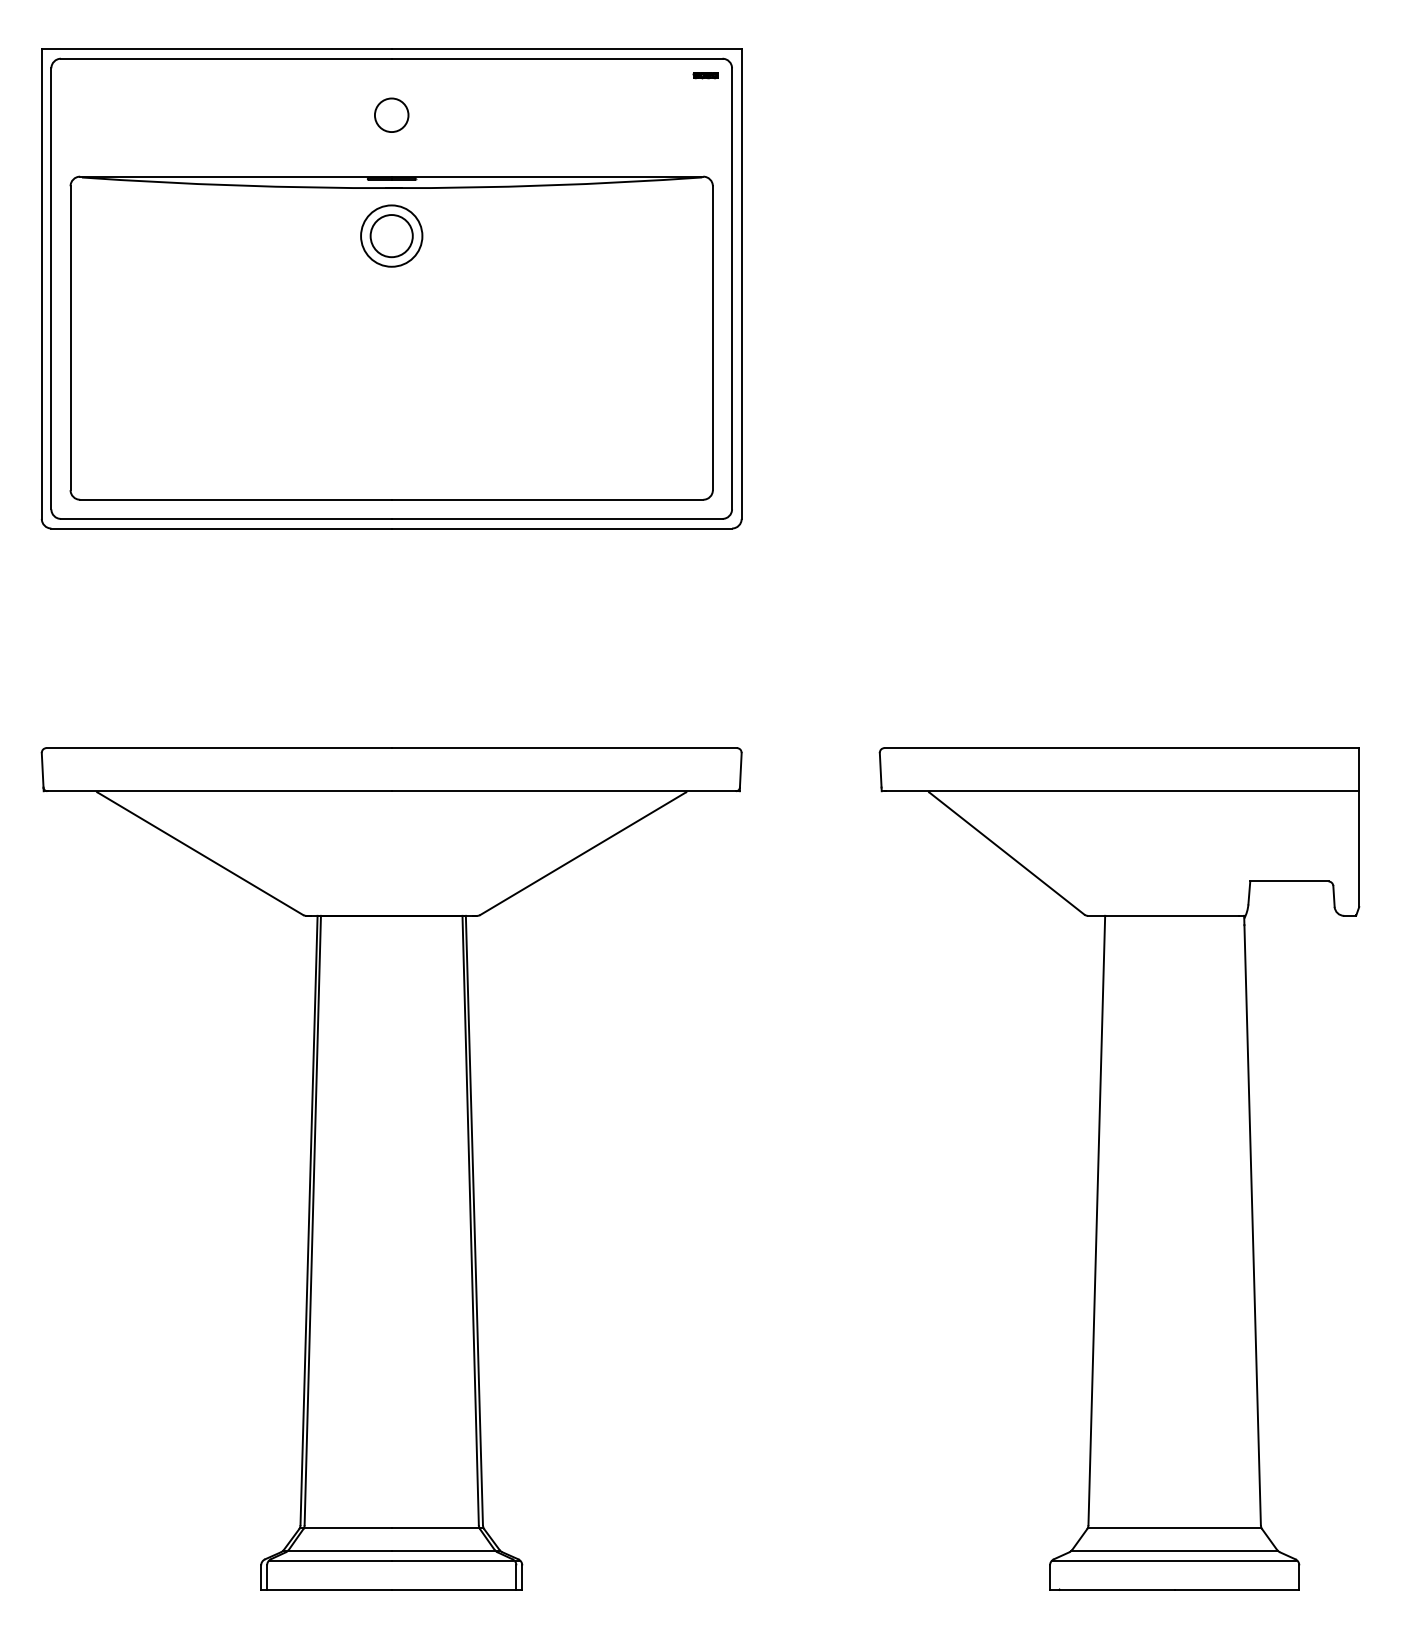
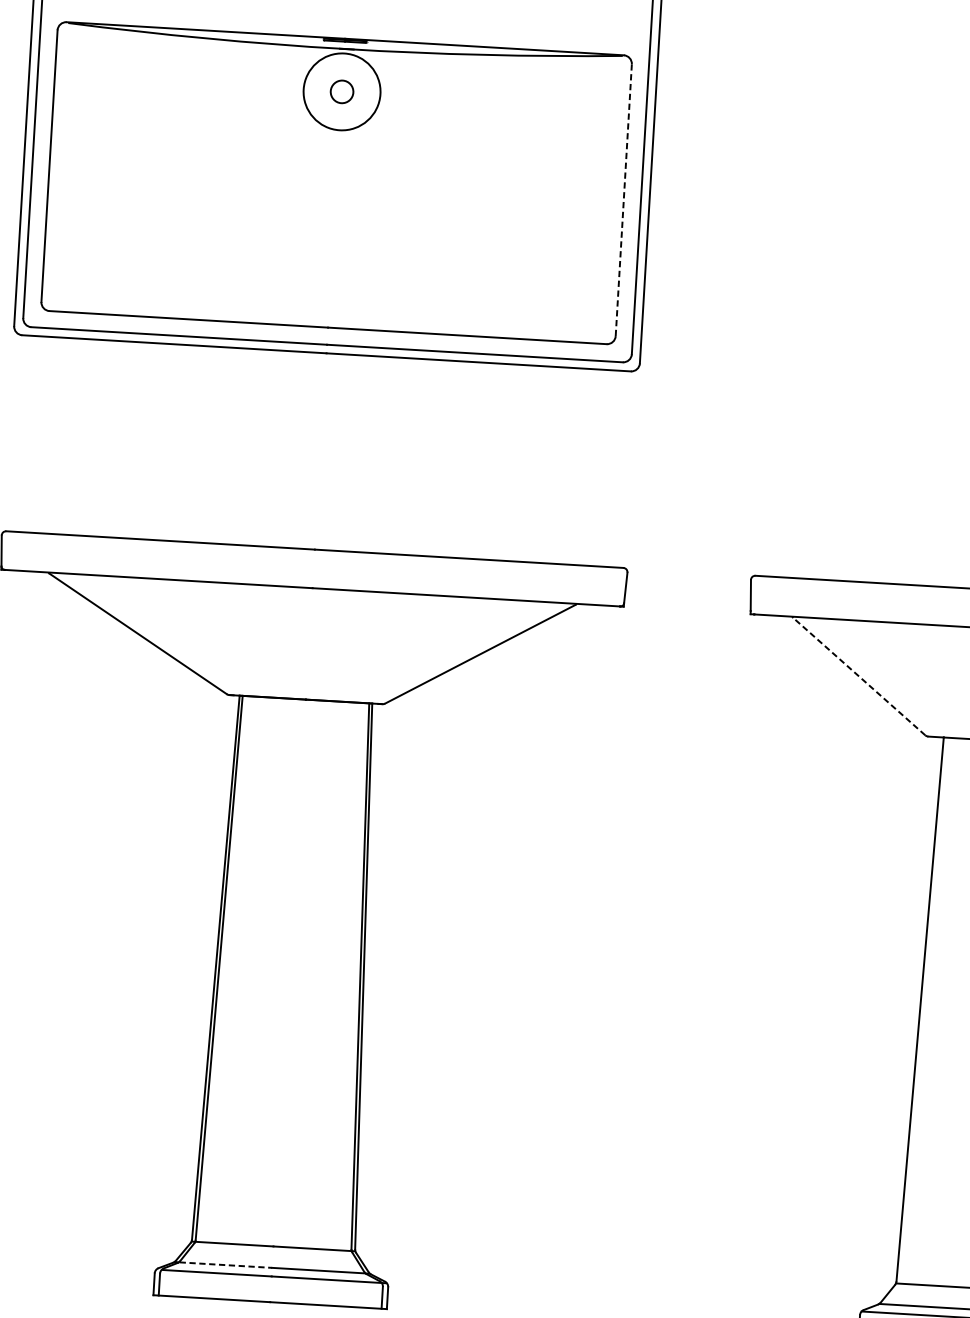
circle: (391, 235) -> (341, 91), size x1.4
circle: (391, 236) -> (341, 92), size x0.6
line: (712, 338) -> (623, 200), solid -> dashed
line: (1006, 853) -> (858, 676), solid -> dashed
line: (339, 1551) -> (225, 1265), solid -> dashed

